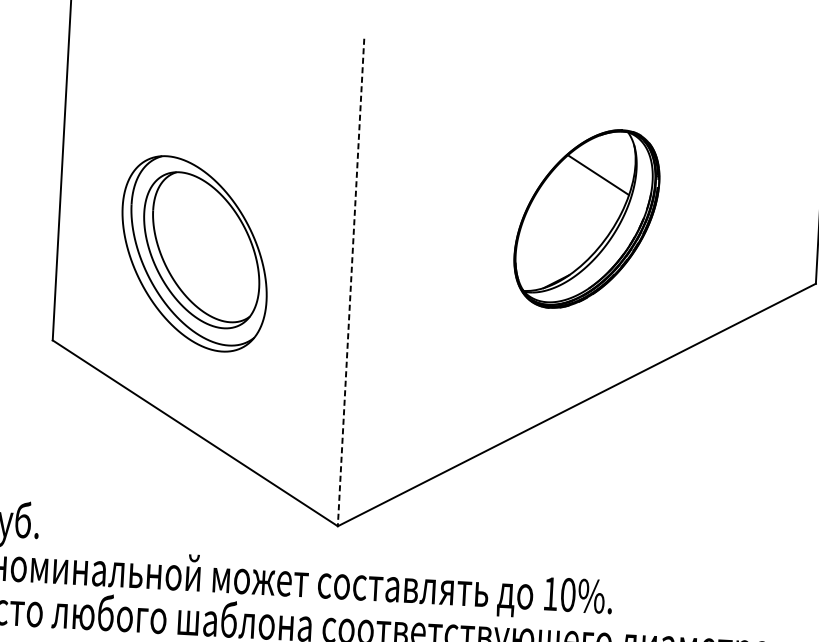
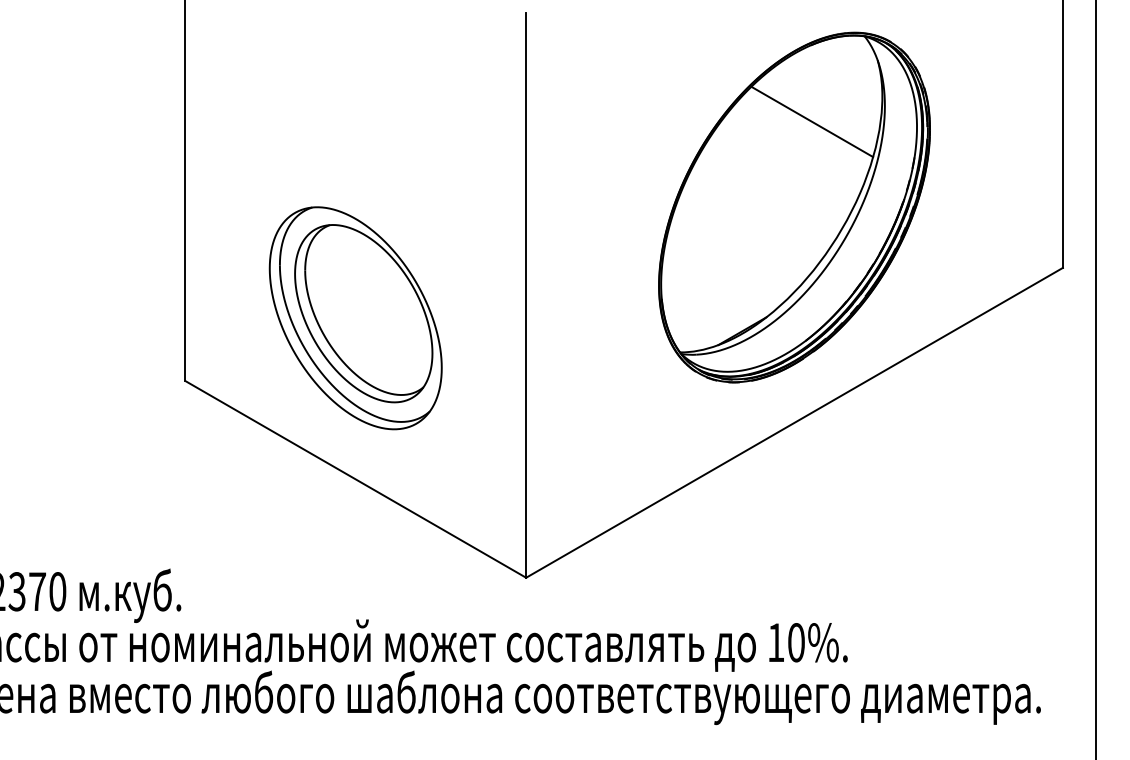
part: (586, 219) -> (794, 207), size x1.67
part: (194, 254) -> (355, 318), moved
line: (351, 283) -> (526, 296), dashed -> solid

